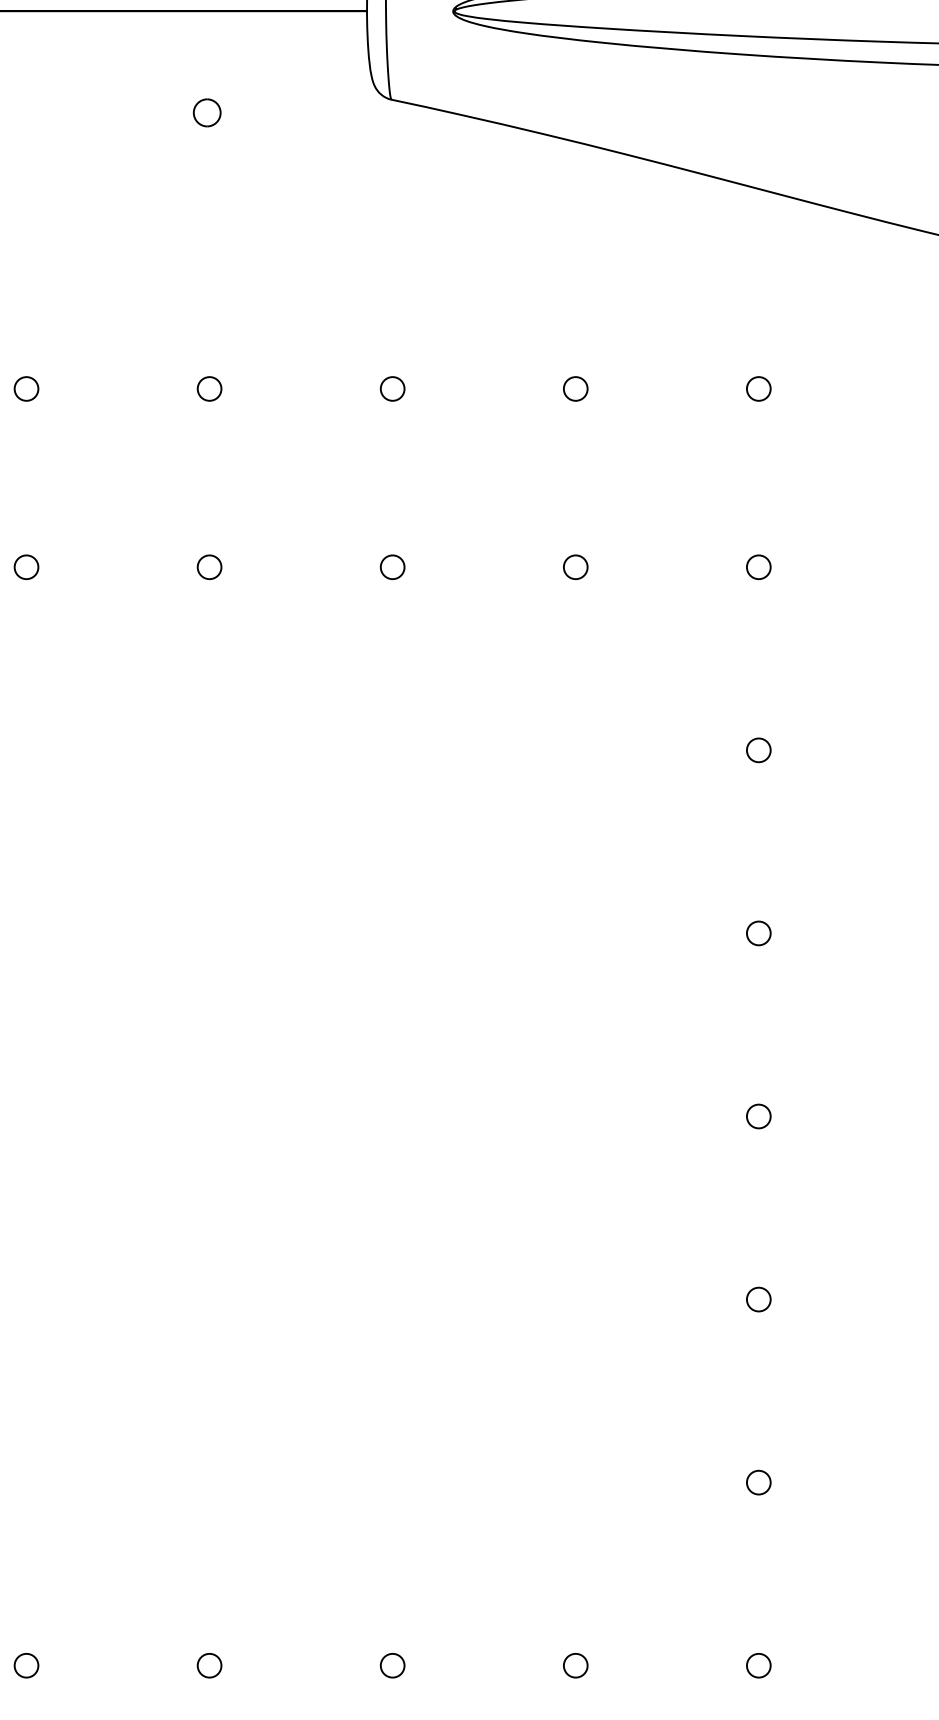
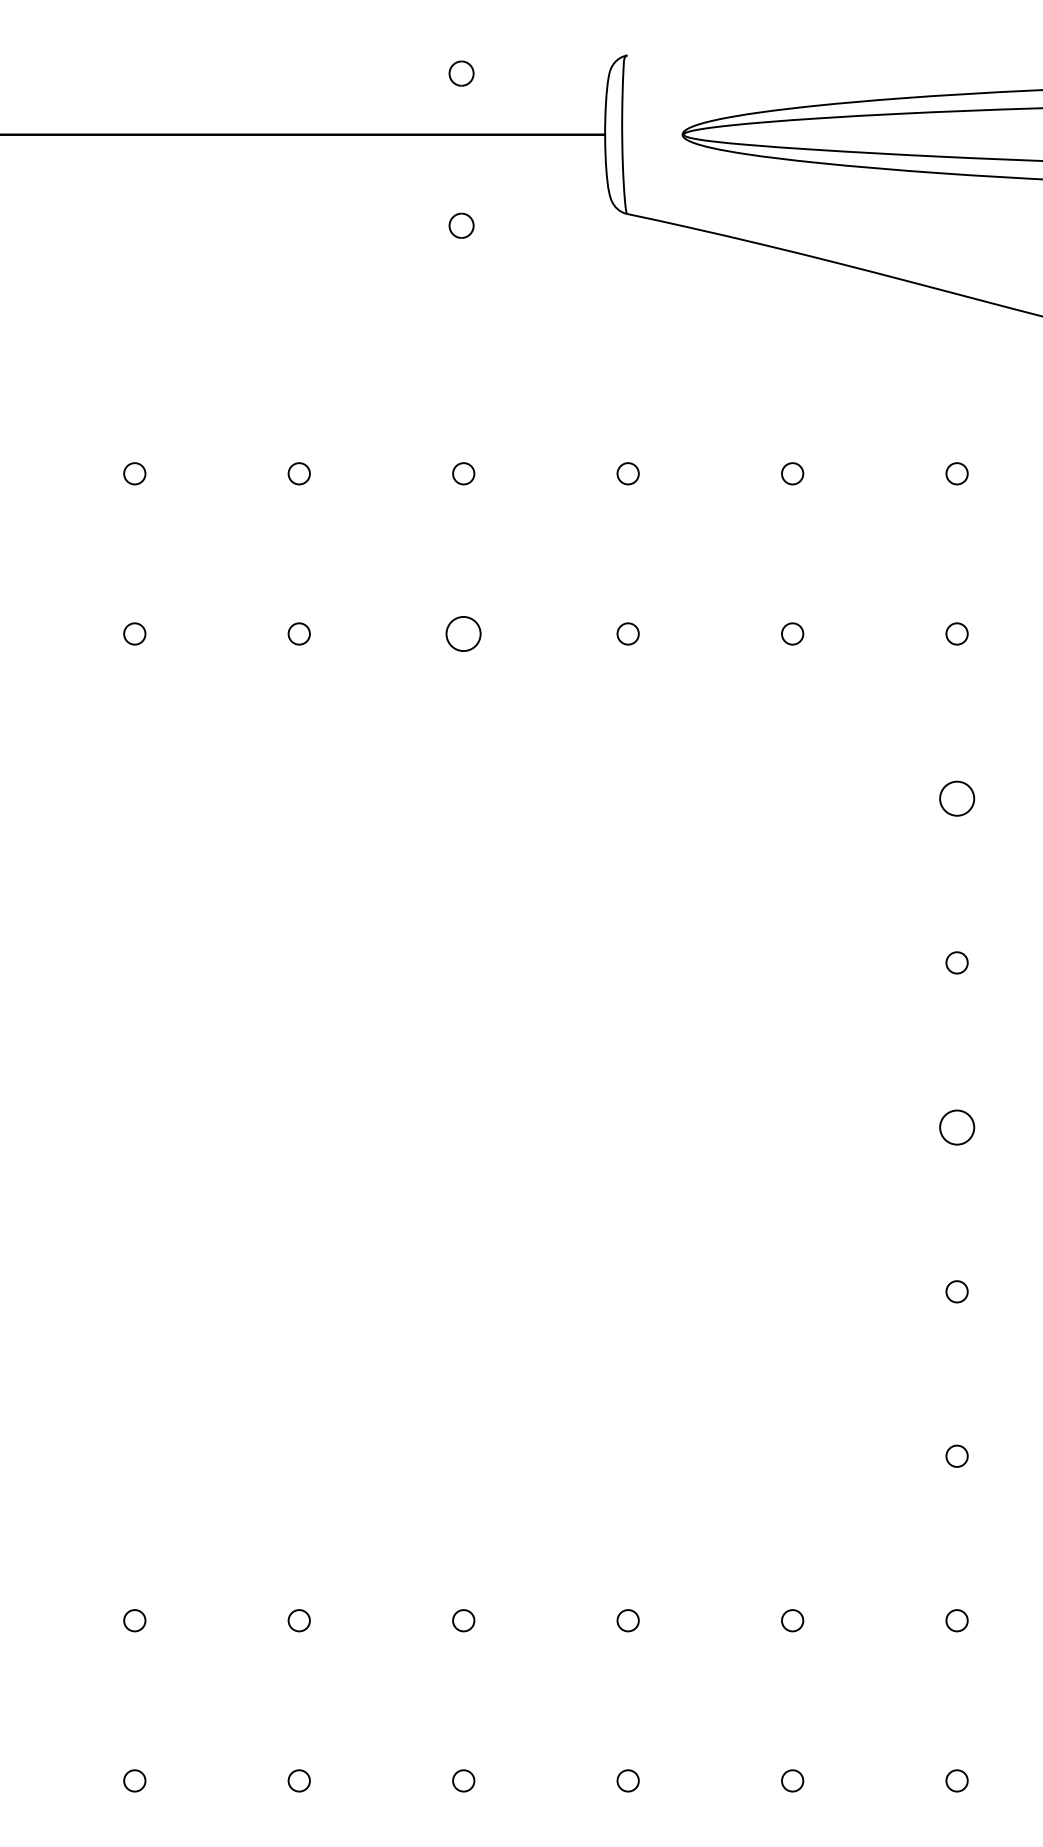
circle: (209, 566) -> (463, 633), size x1.6
circle: (758, 749) -> (956, 797), size x1.6
circle: (758, 1115) -> (956, 1126), size x1.6

